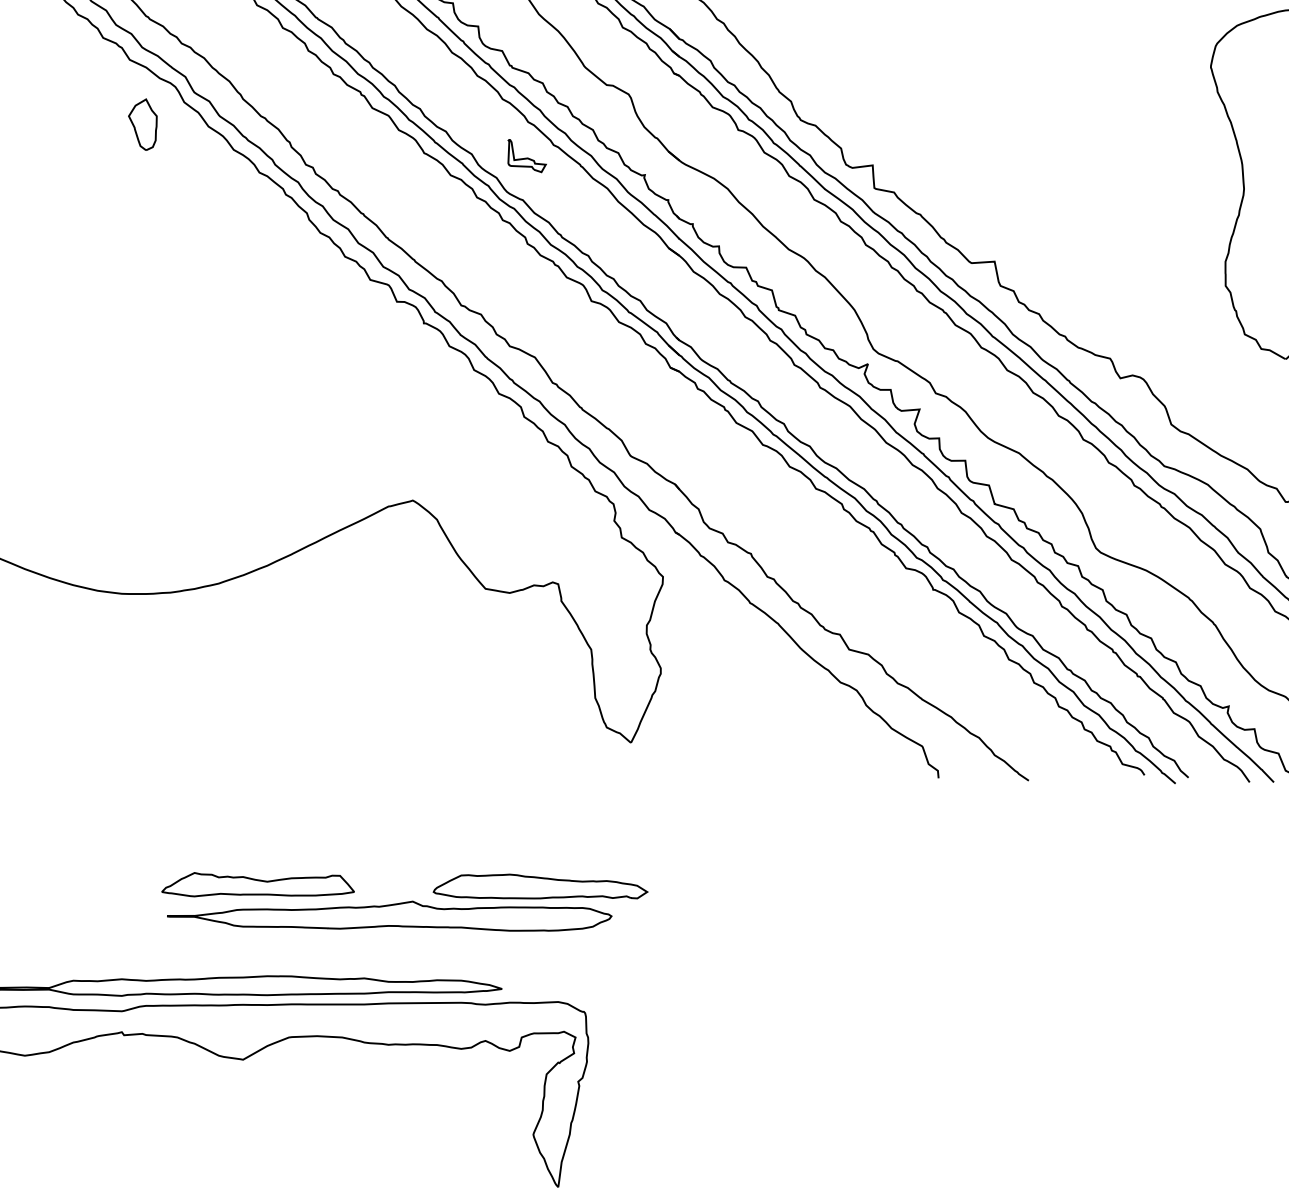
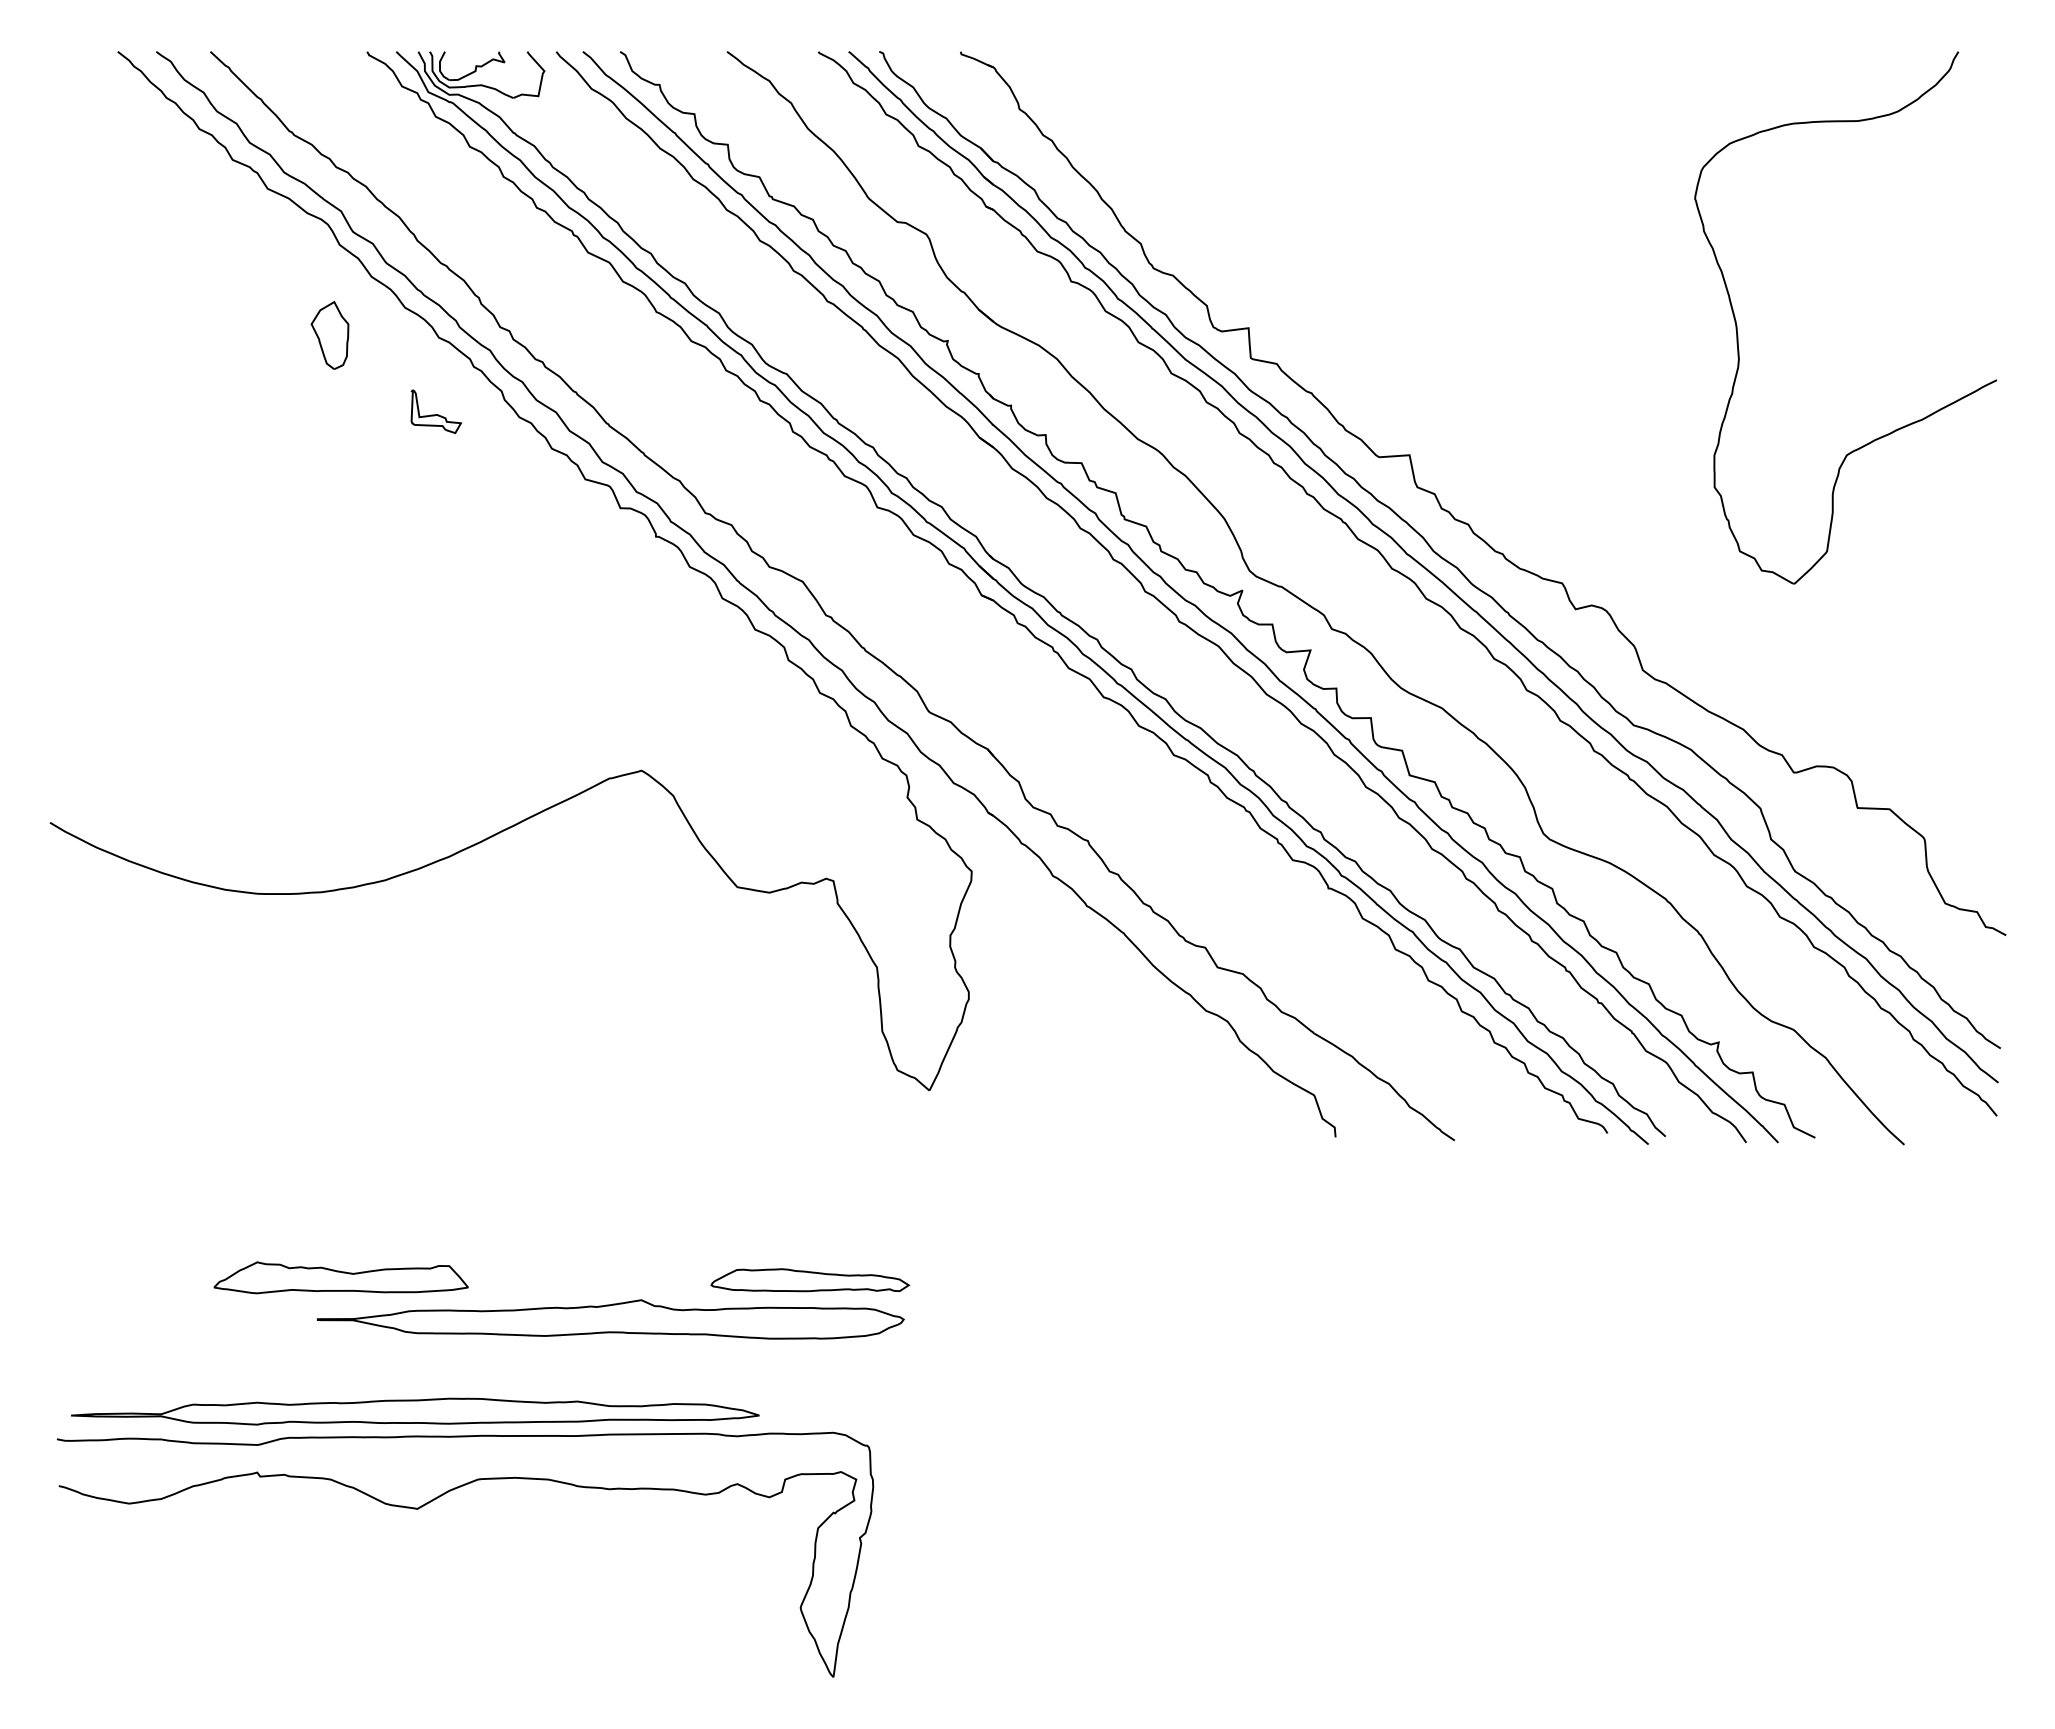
part: (142, 124) -> (329, 335), moved
part: (527, 155) -> (436, 411), moved
part: (257, 884) -> (340, 1277), moved
part: (540, 885) -> (810, 1279), size x0.7

